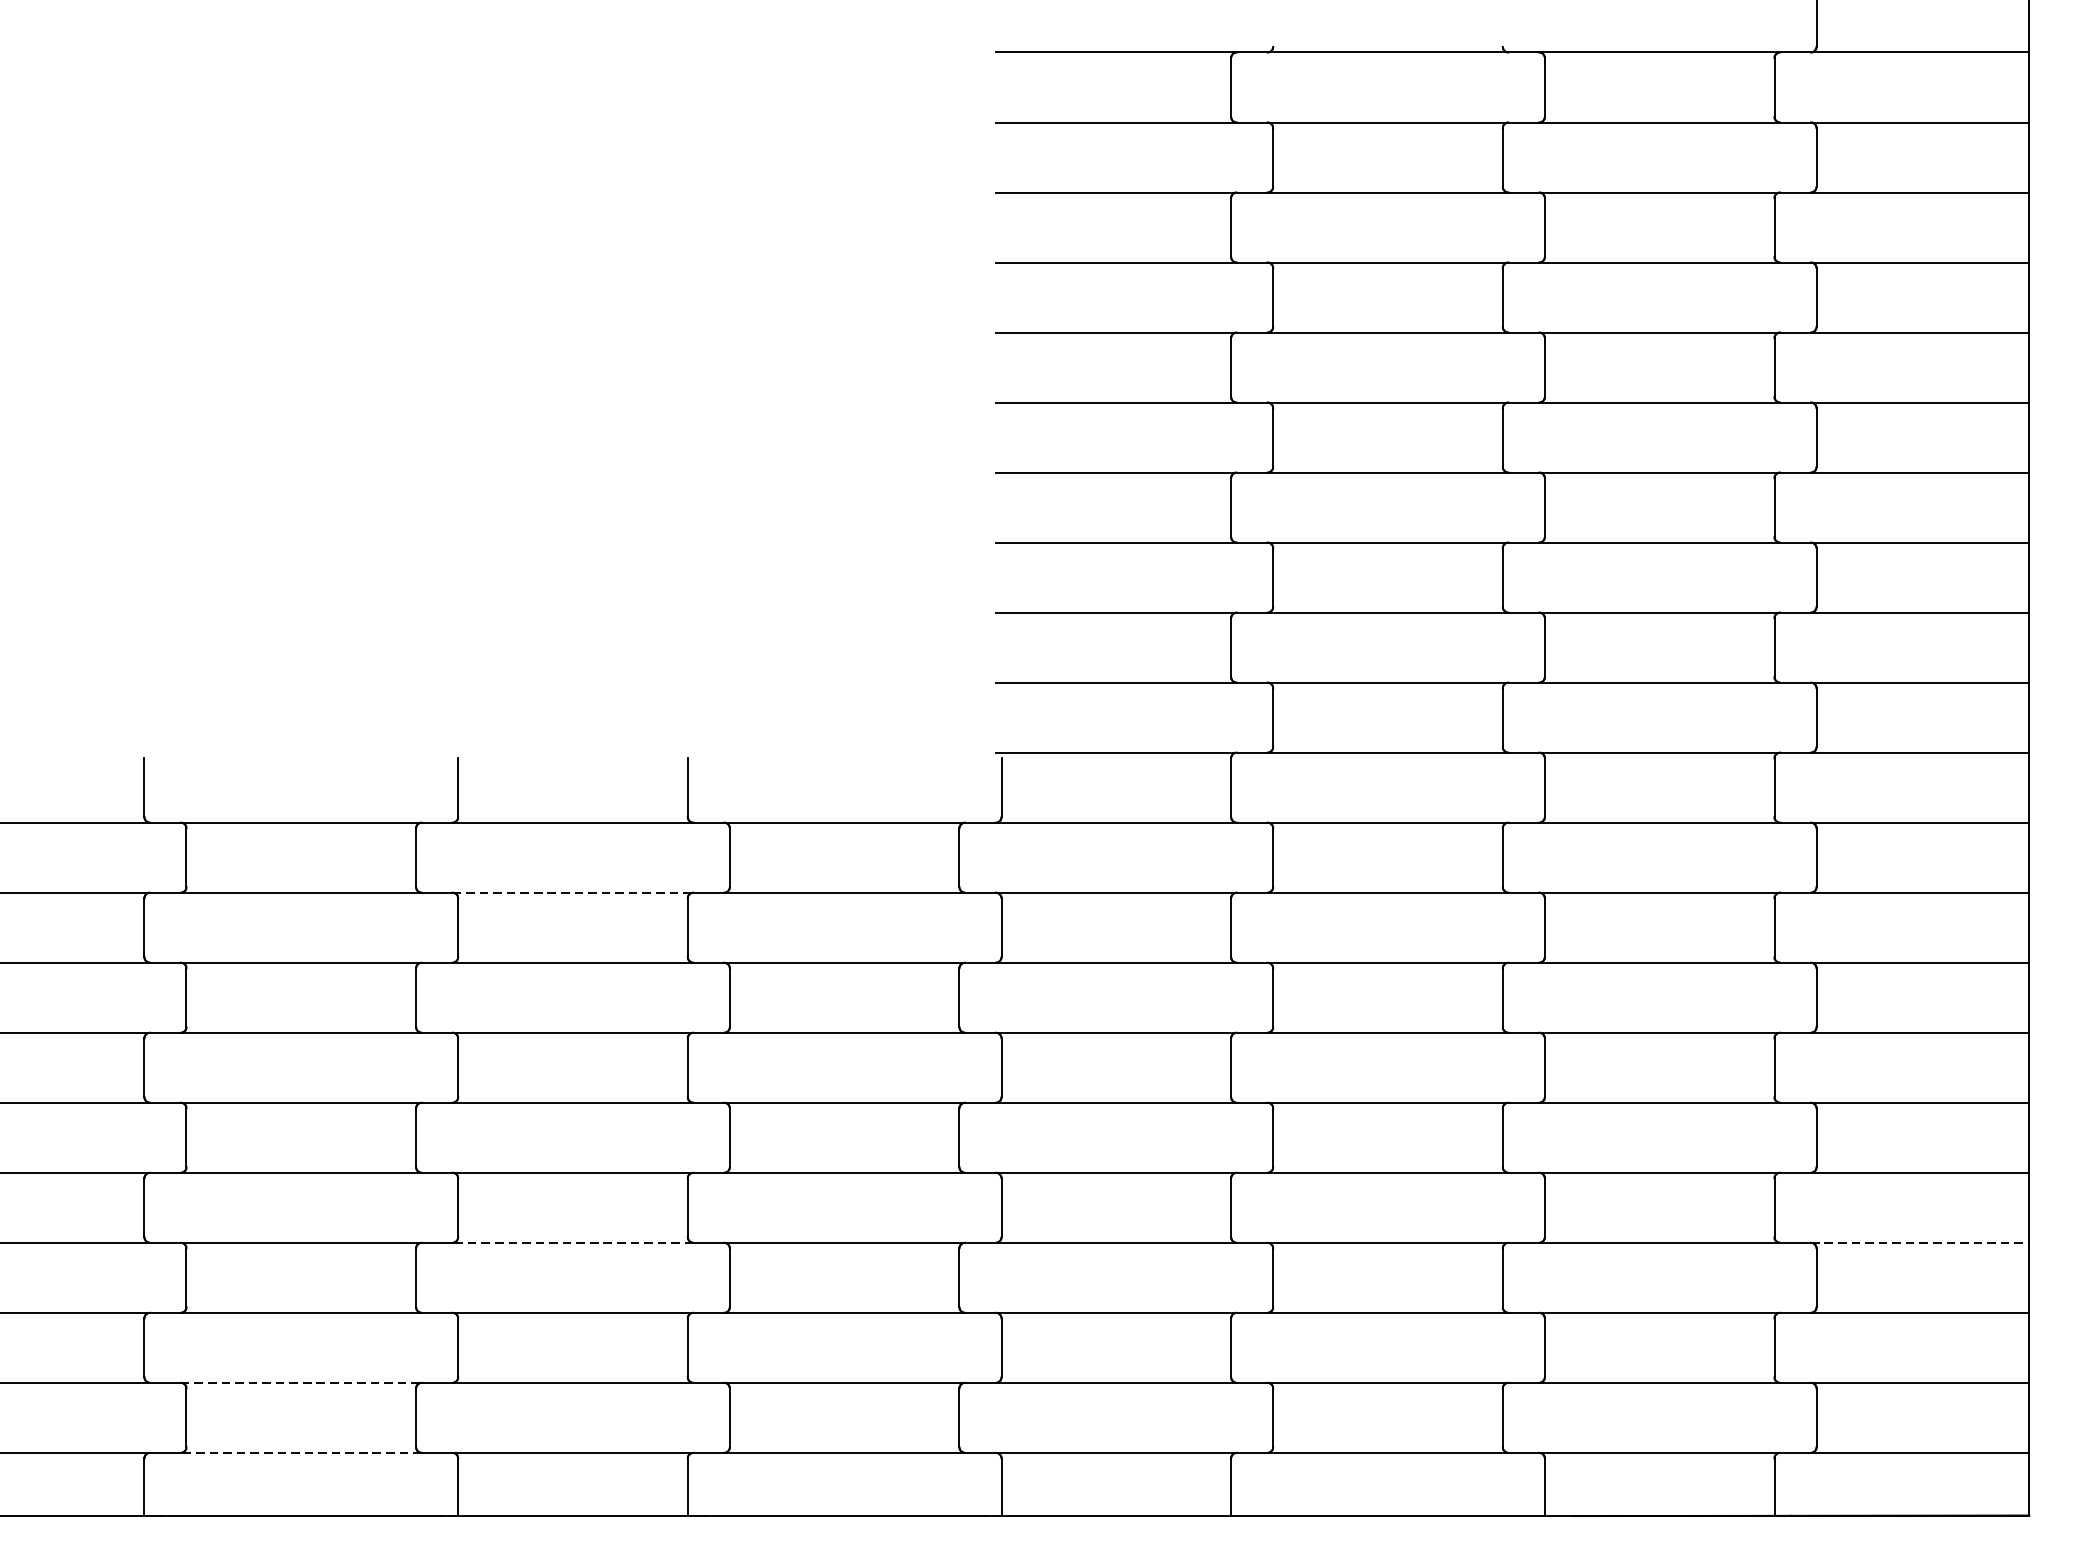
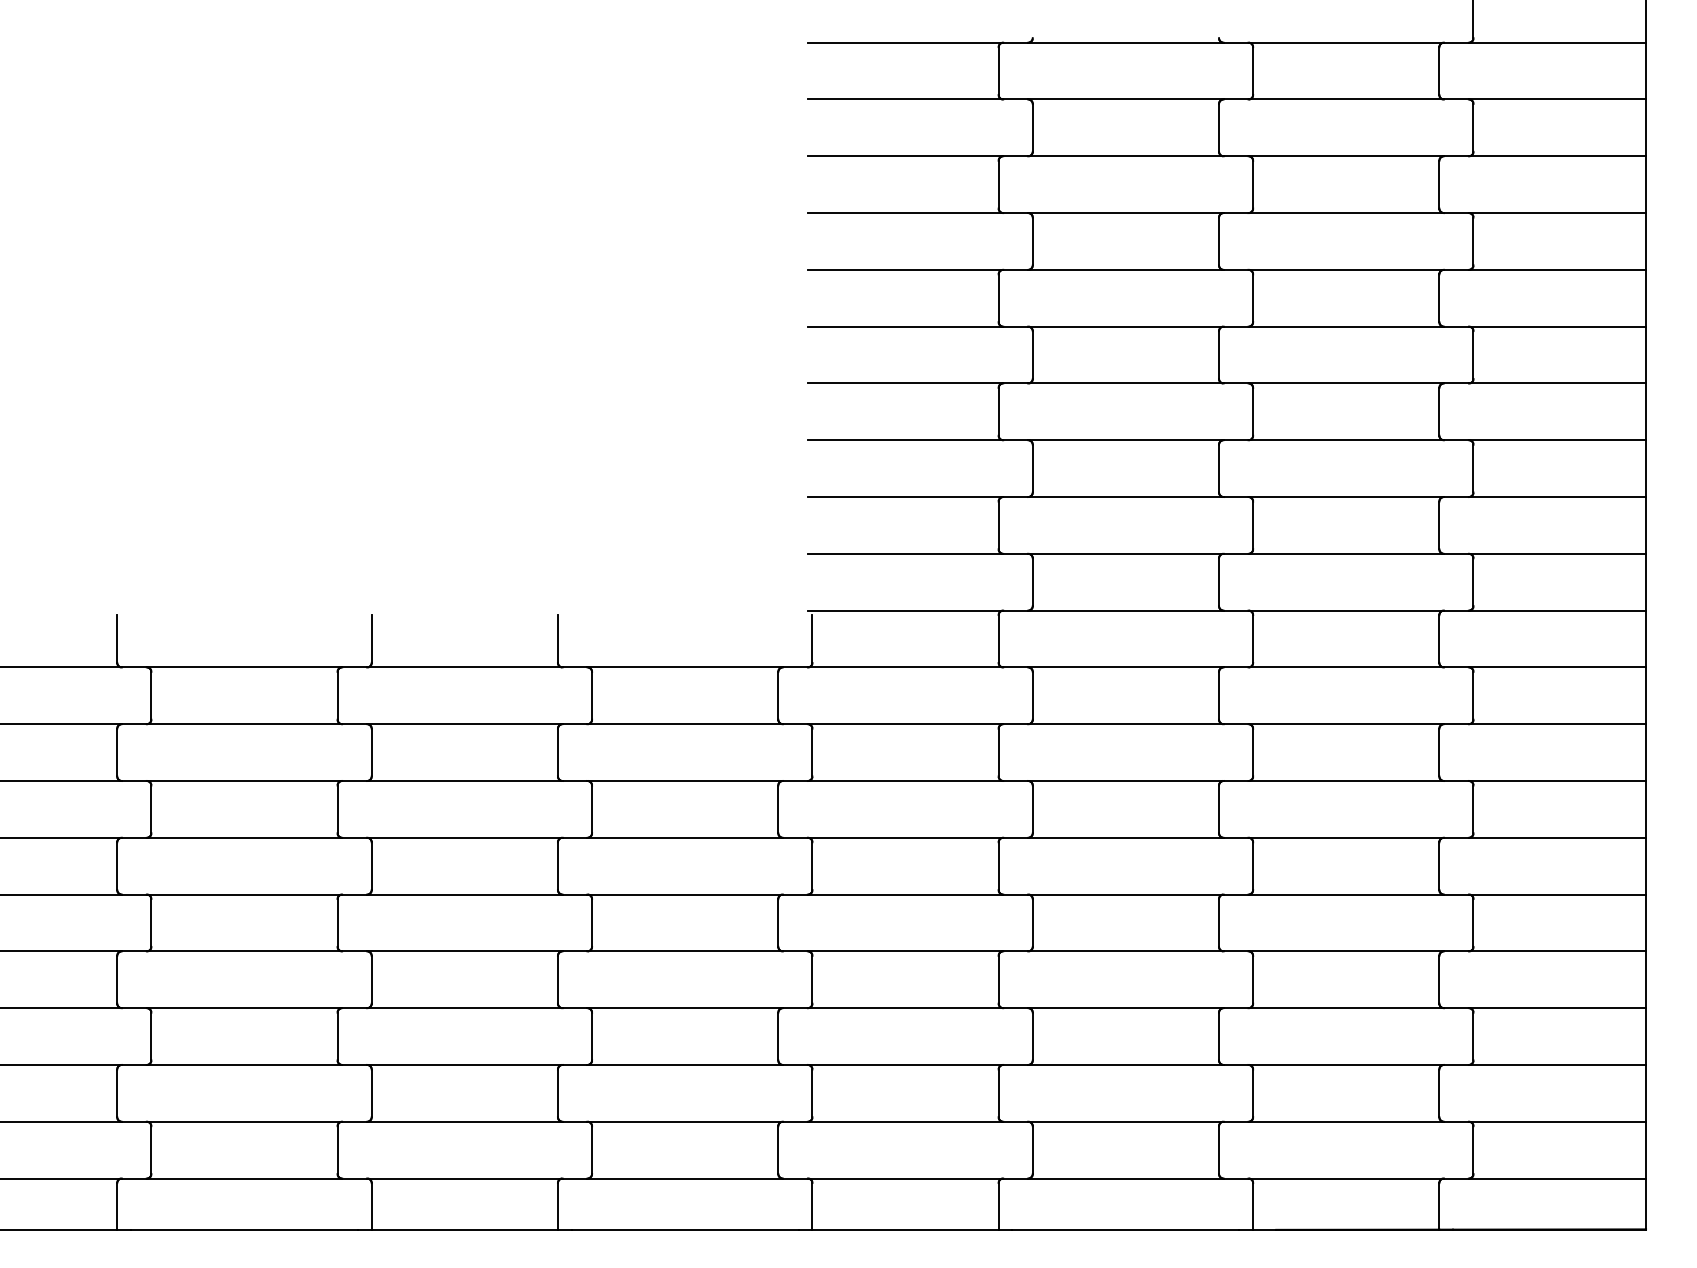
line: (572, 893) -> (464, 724), dashed -> solid
line: (572, 1243) -> (464, 1008), dashed -> solid
line: (1920, 1243) -> (1557, 1008), dashed -> solid
line: (301, 1382) -> (244, 1121), dashed -> solid
line: (301, 1452) -> (244, 1178), dashed -> solid

